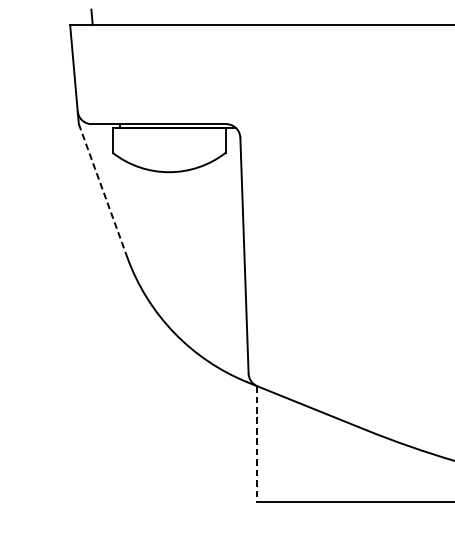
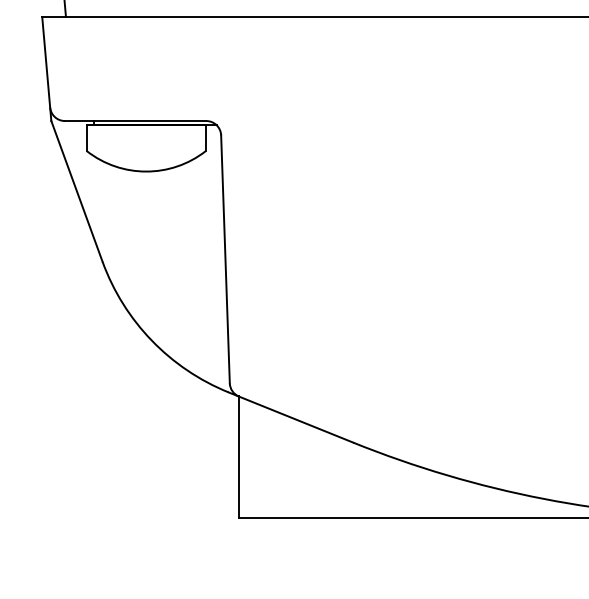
line: (102, 191) -> (76, 191), dashed -> solid
line: (256, 444) -> (238, 457), dashed -> solid

